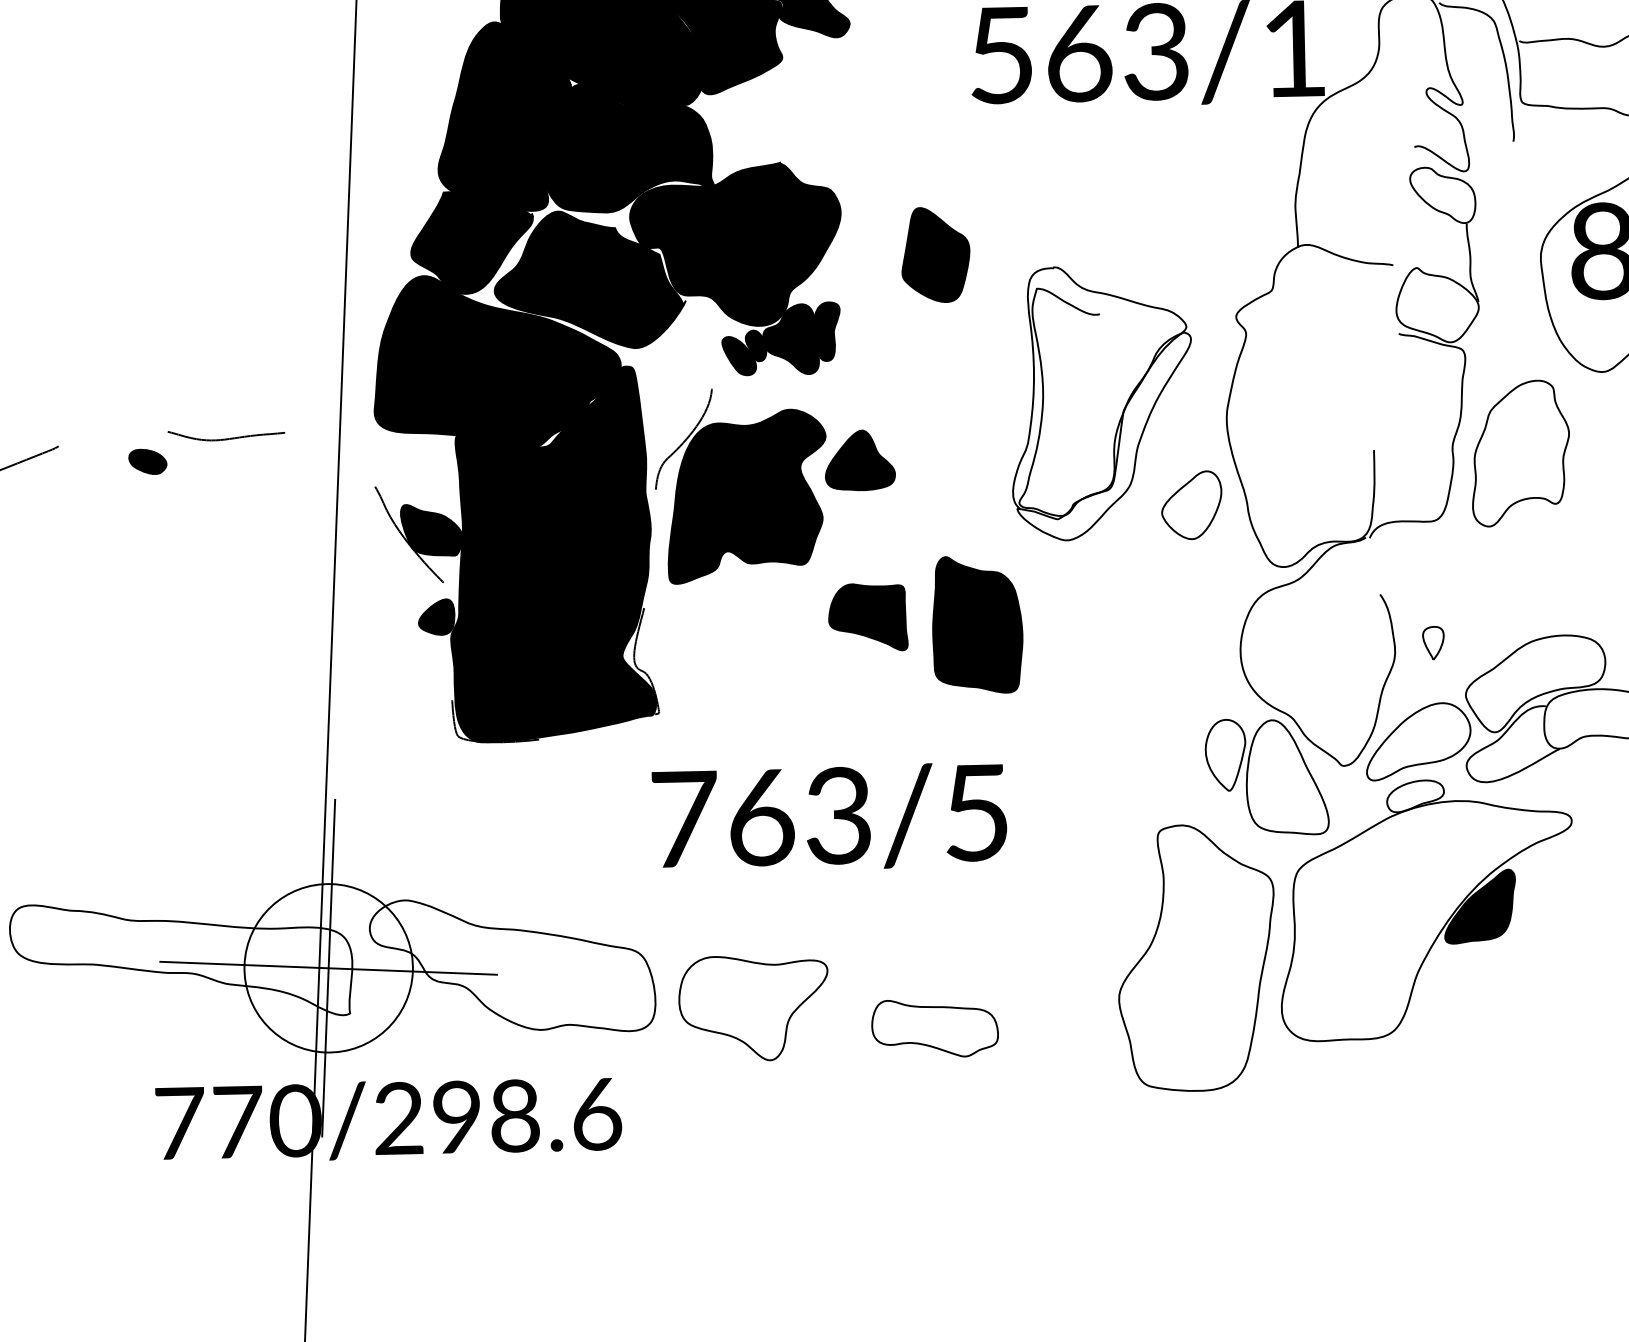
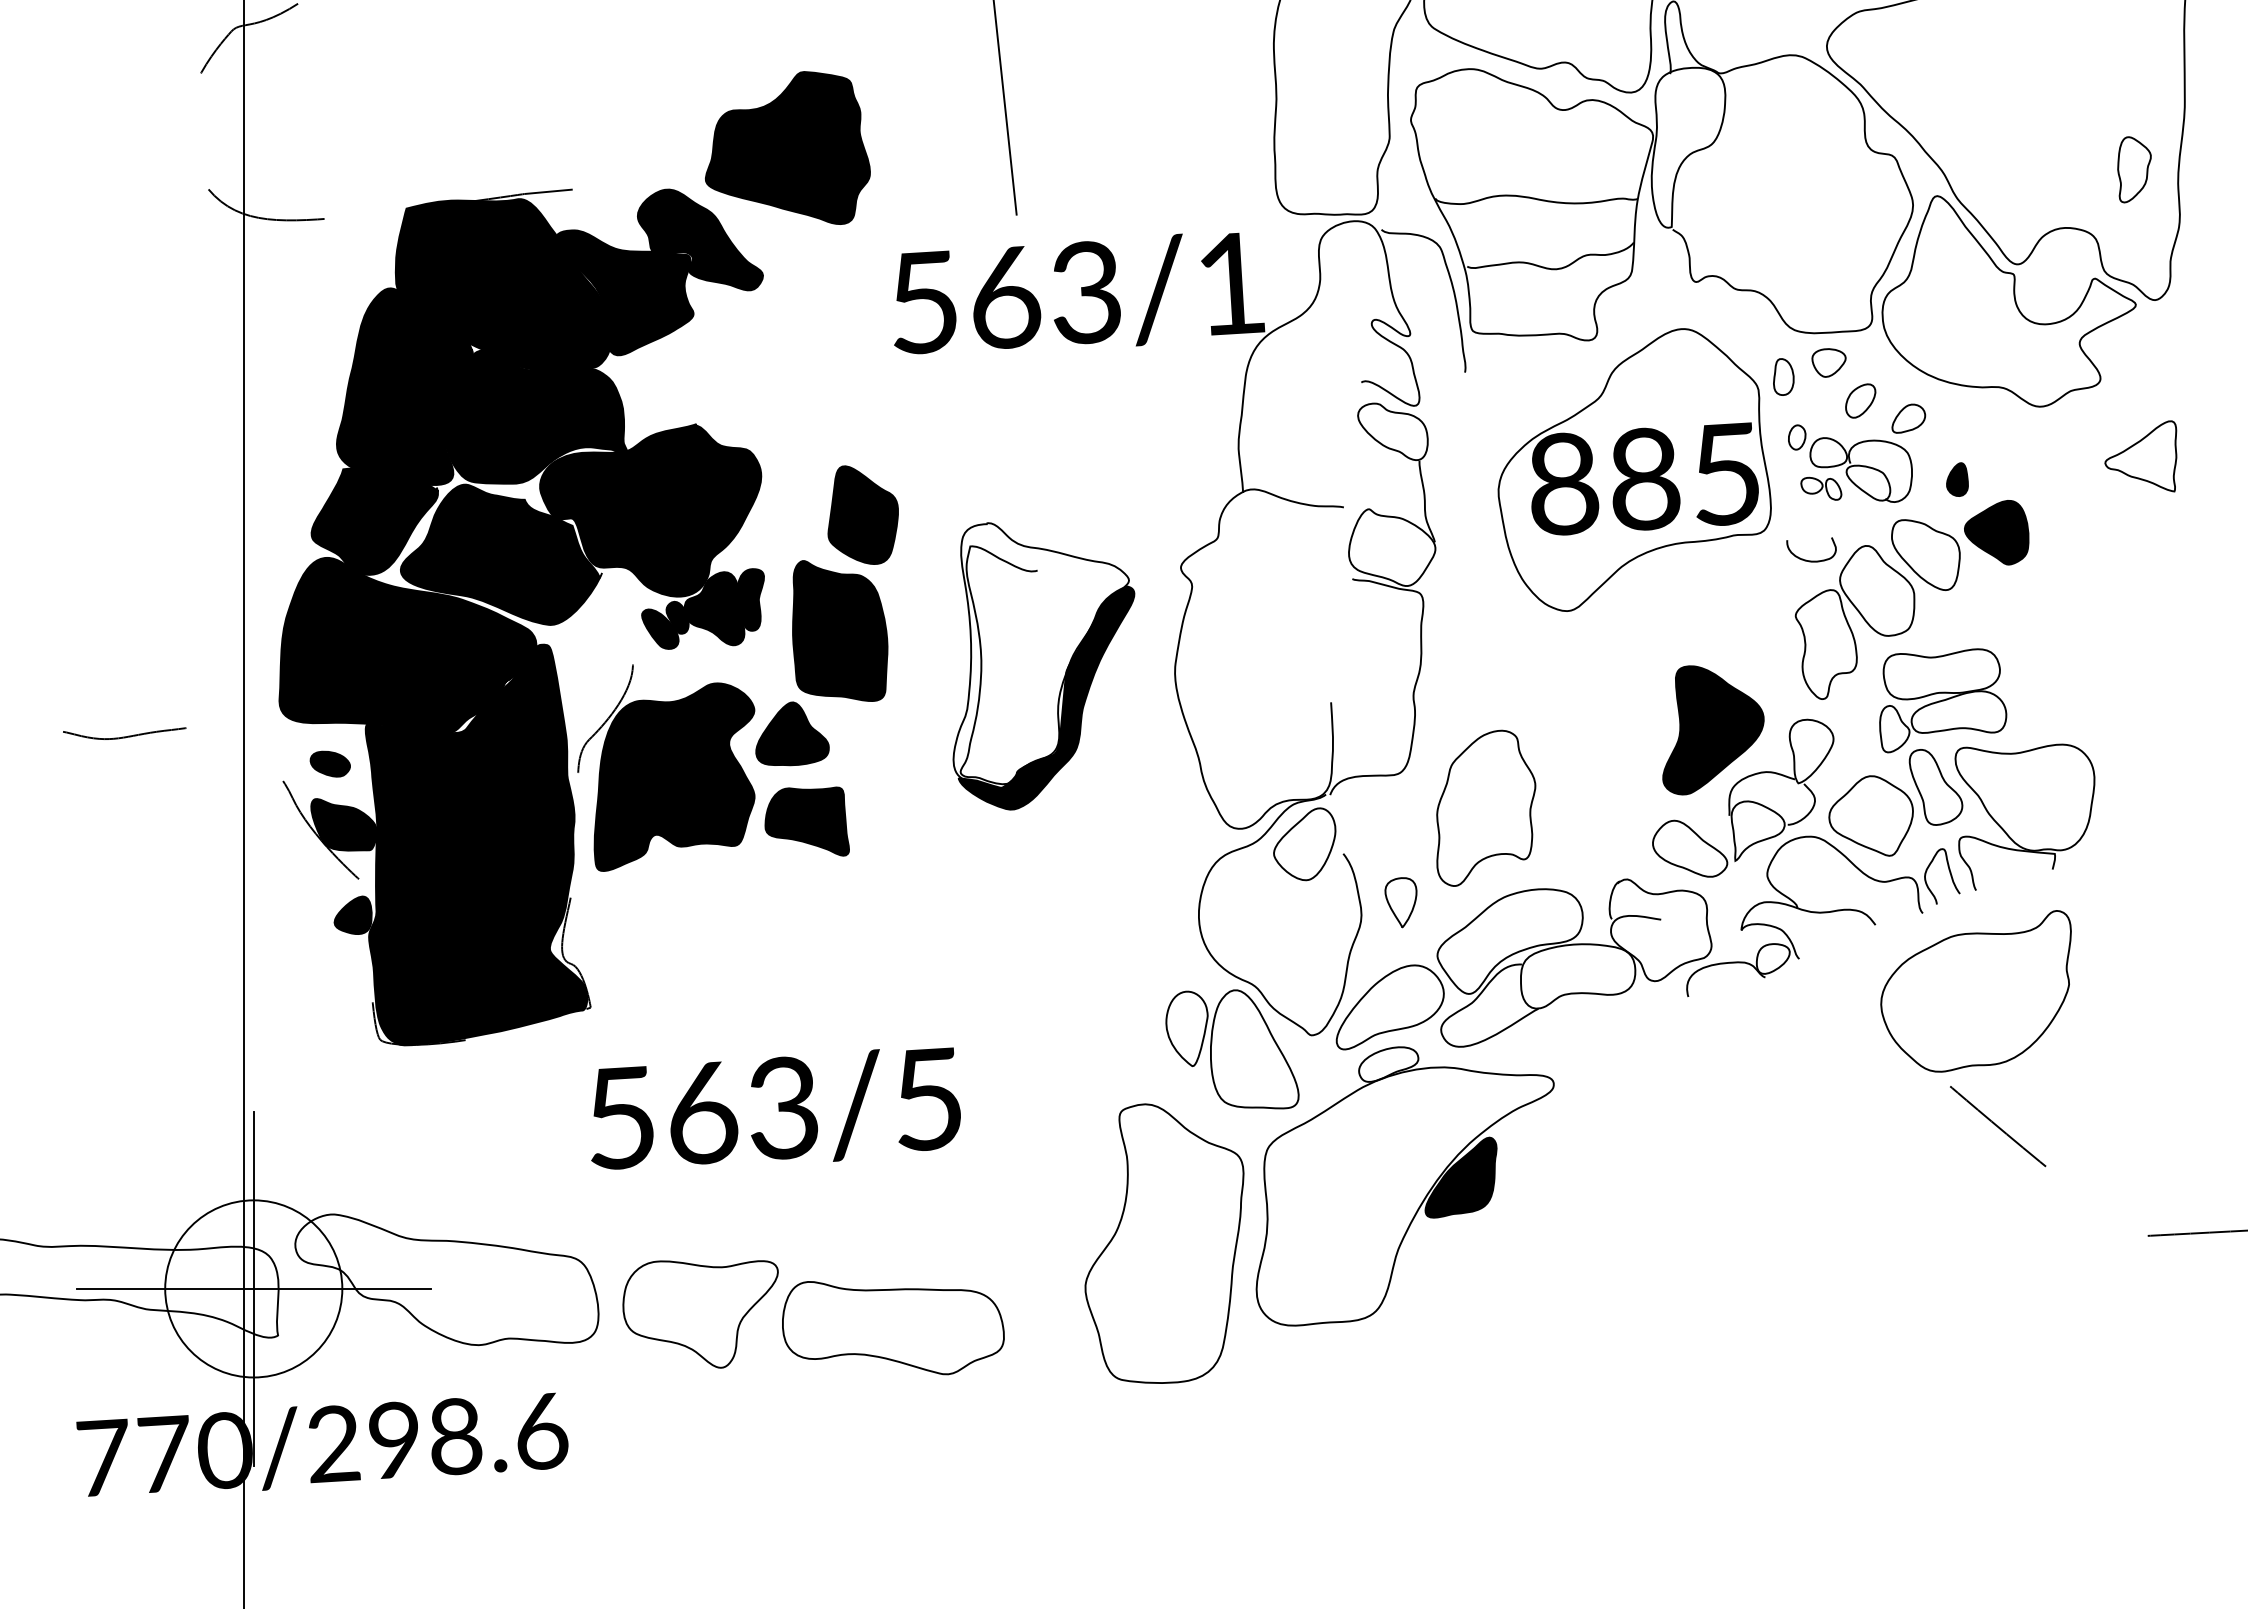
fill: (1103, 435) -> (1046, 697), added
part: (1521, 453) -> (1486, 807), moved
part: (147, 461) -> (329, 763), moved
part: (1191, 505) -> (1304, 844), moved
part: (868, 616) -> (806, 821), moved
part: (978, 624) -> (840, 630), moved
part: (1432, 642) -> (1400, 902), size x1.43
text: (682, 818) -> (619, 1117), 763/5 -> 563/5
part: (935, 1029) -> (893, 1328), size x1.67

